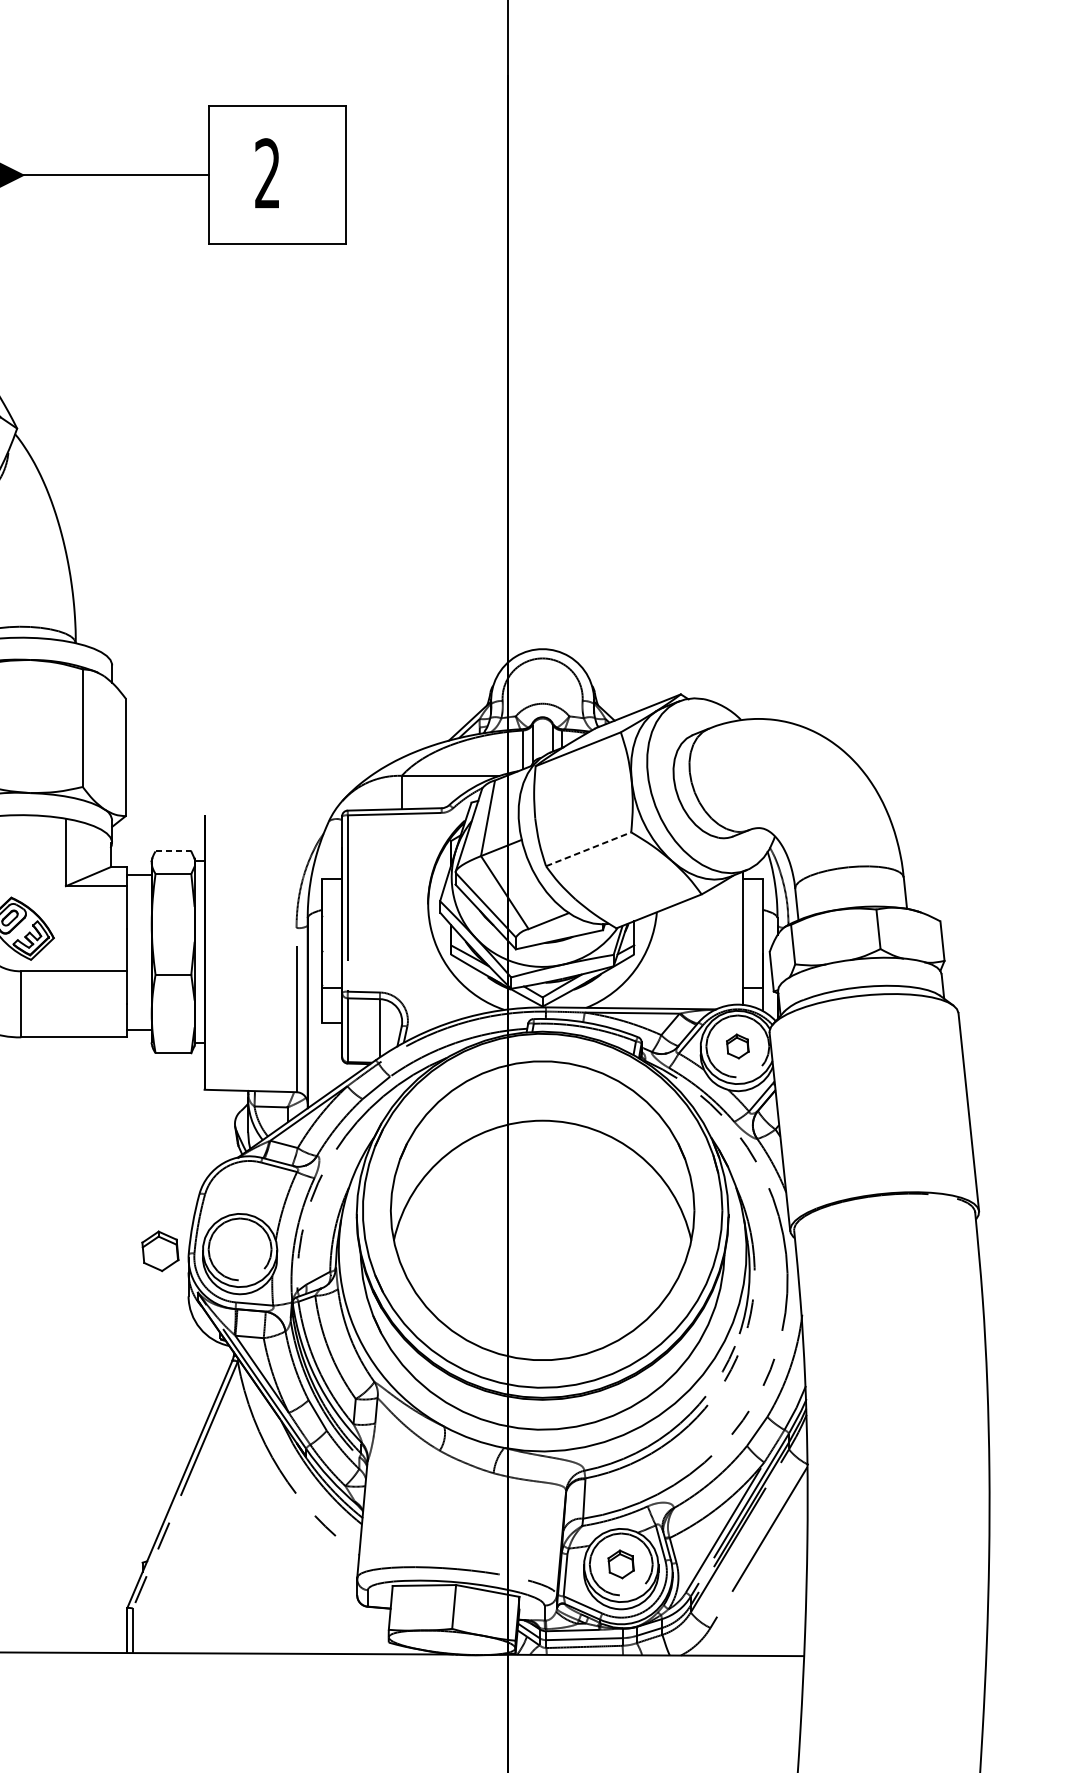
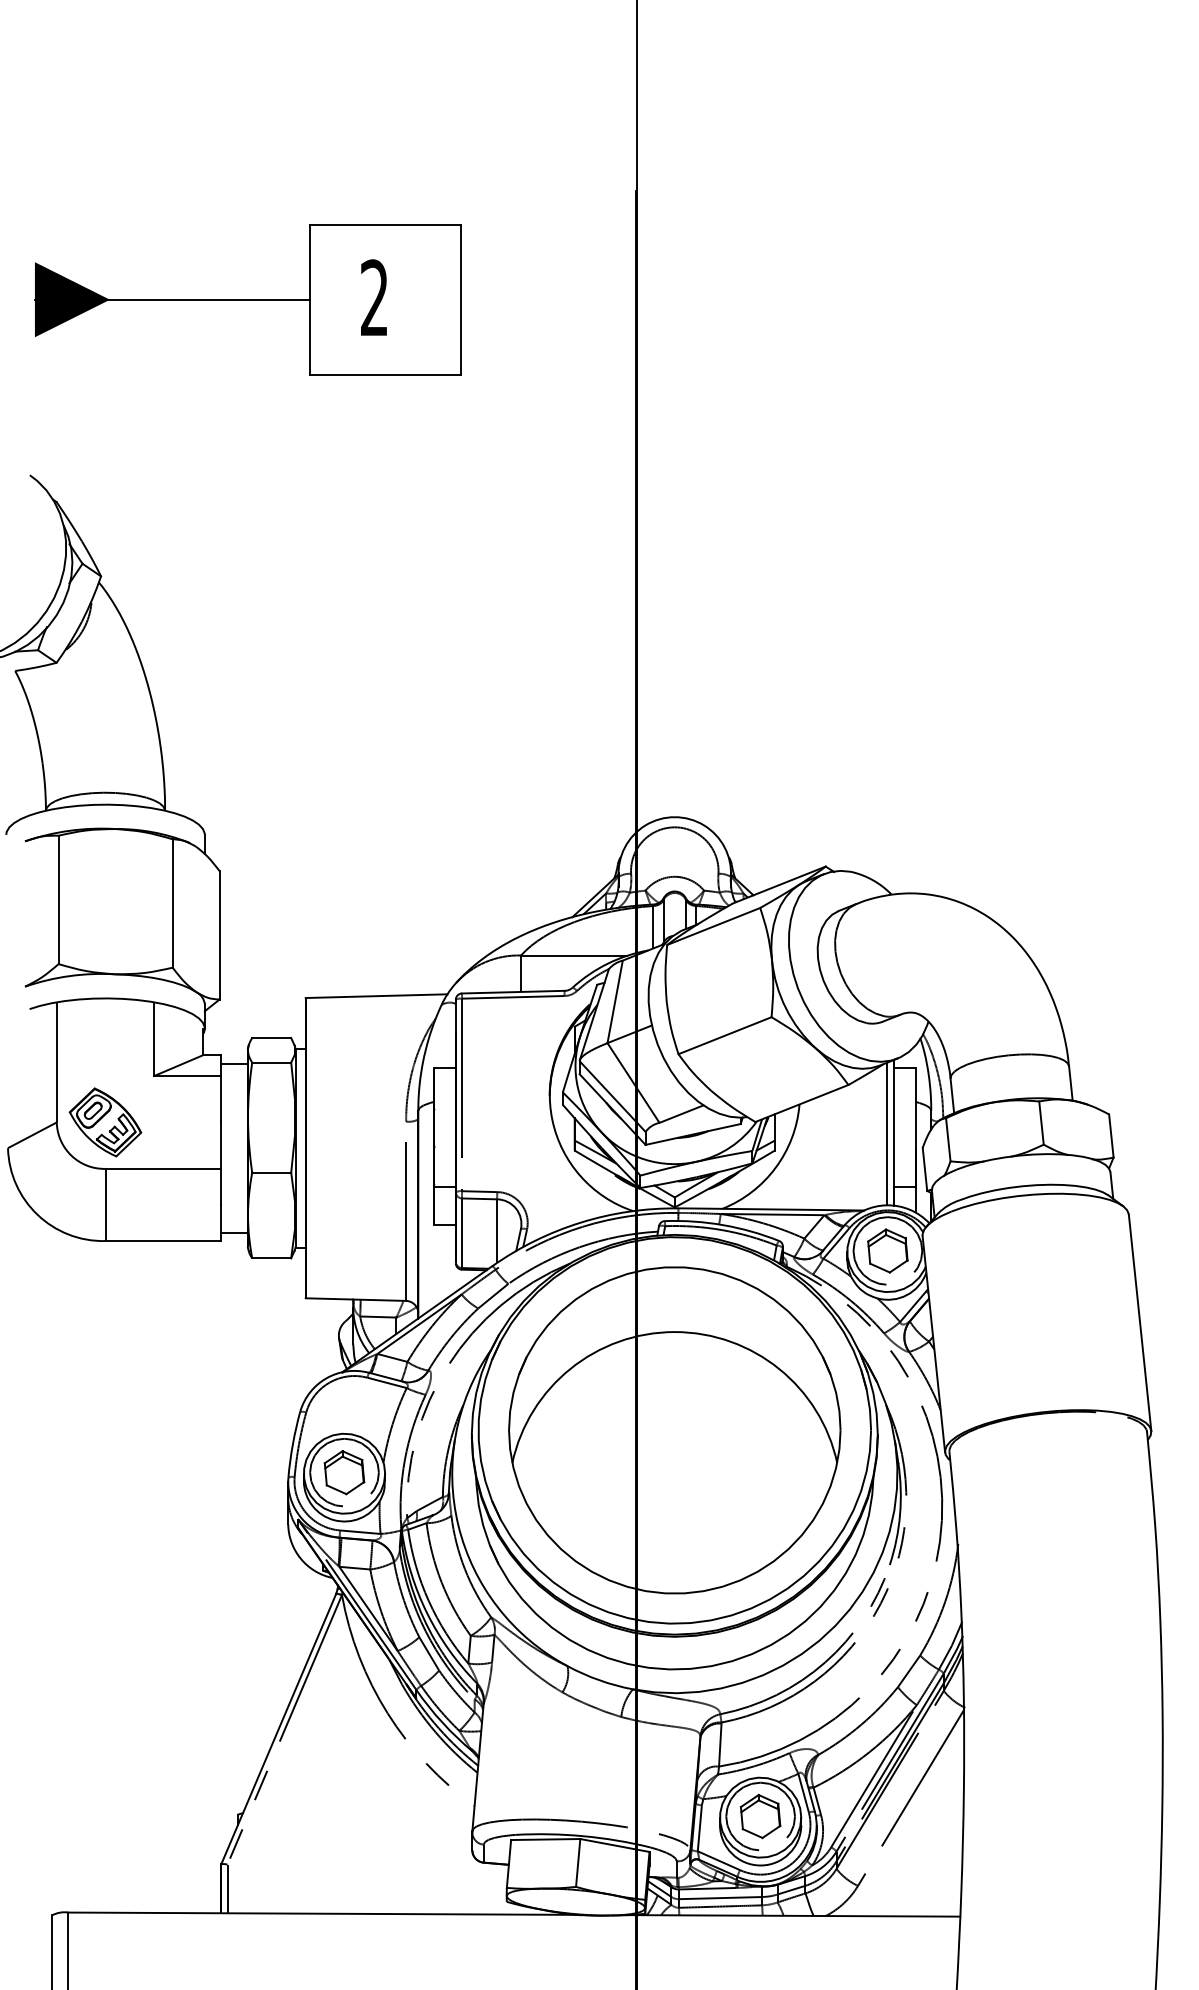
line: (269, 813) -> (376, 996), added
line: (589, 849) -> (725, 1035), dashed -> solid
line: (173, 851) -> (271, 1038), dashed -> solid
line: (737, 938) -> (887, 1133), added
part: (737, 1046) -> (887, 1250), size x1.67
part: (160, 1251) -> (344, 1472), moved
part: (621, 1564) -> (760, 1816), size x1.43

